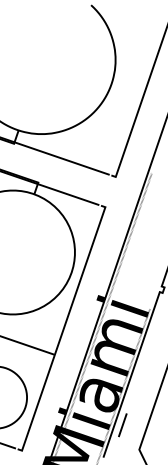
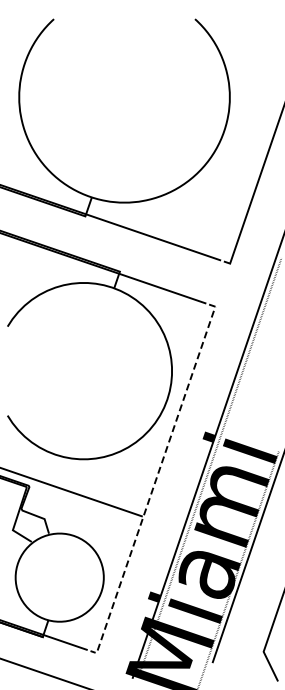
line: (63, 329) -> (155, 480), solid -> dashed
line: (122, 424) -> (239, 616), removed

